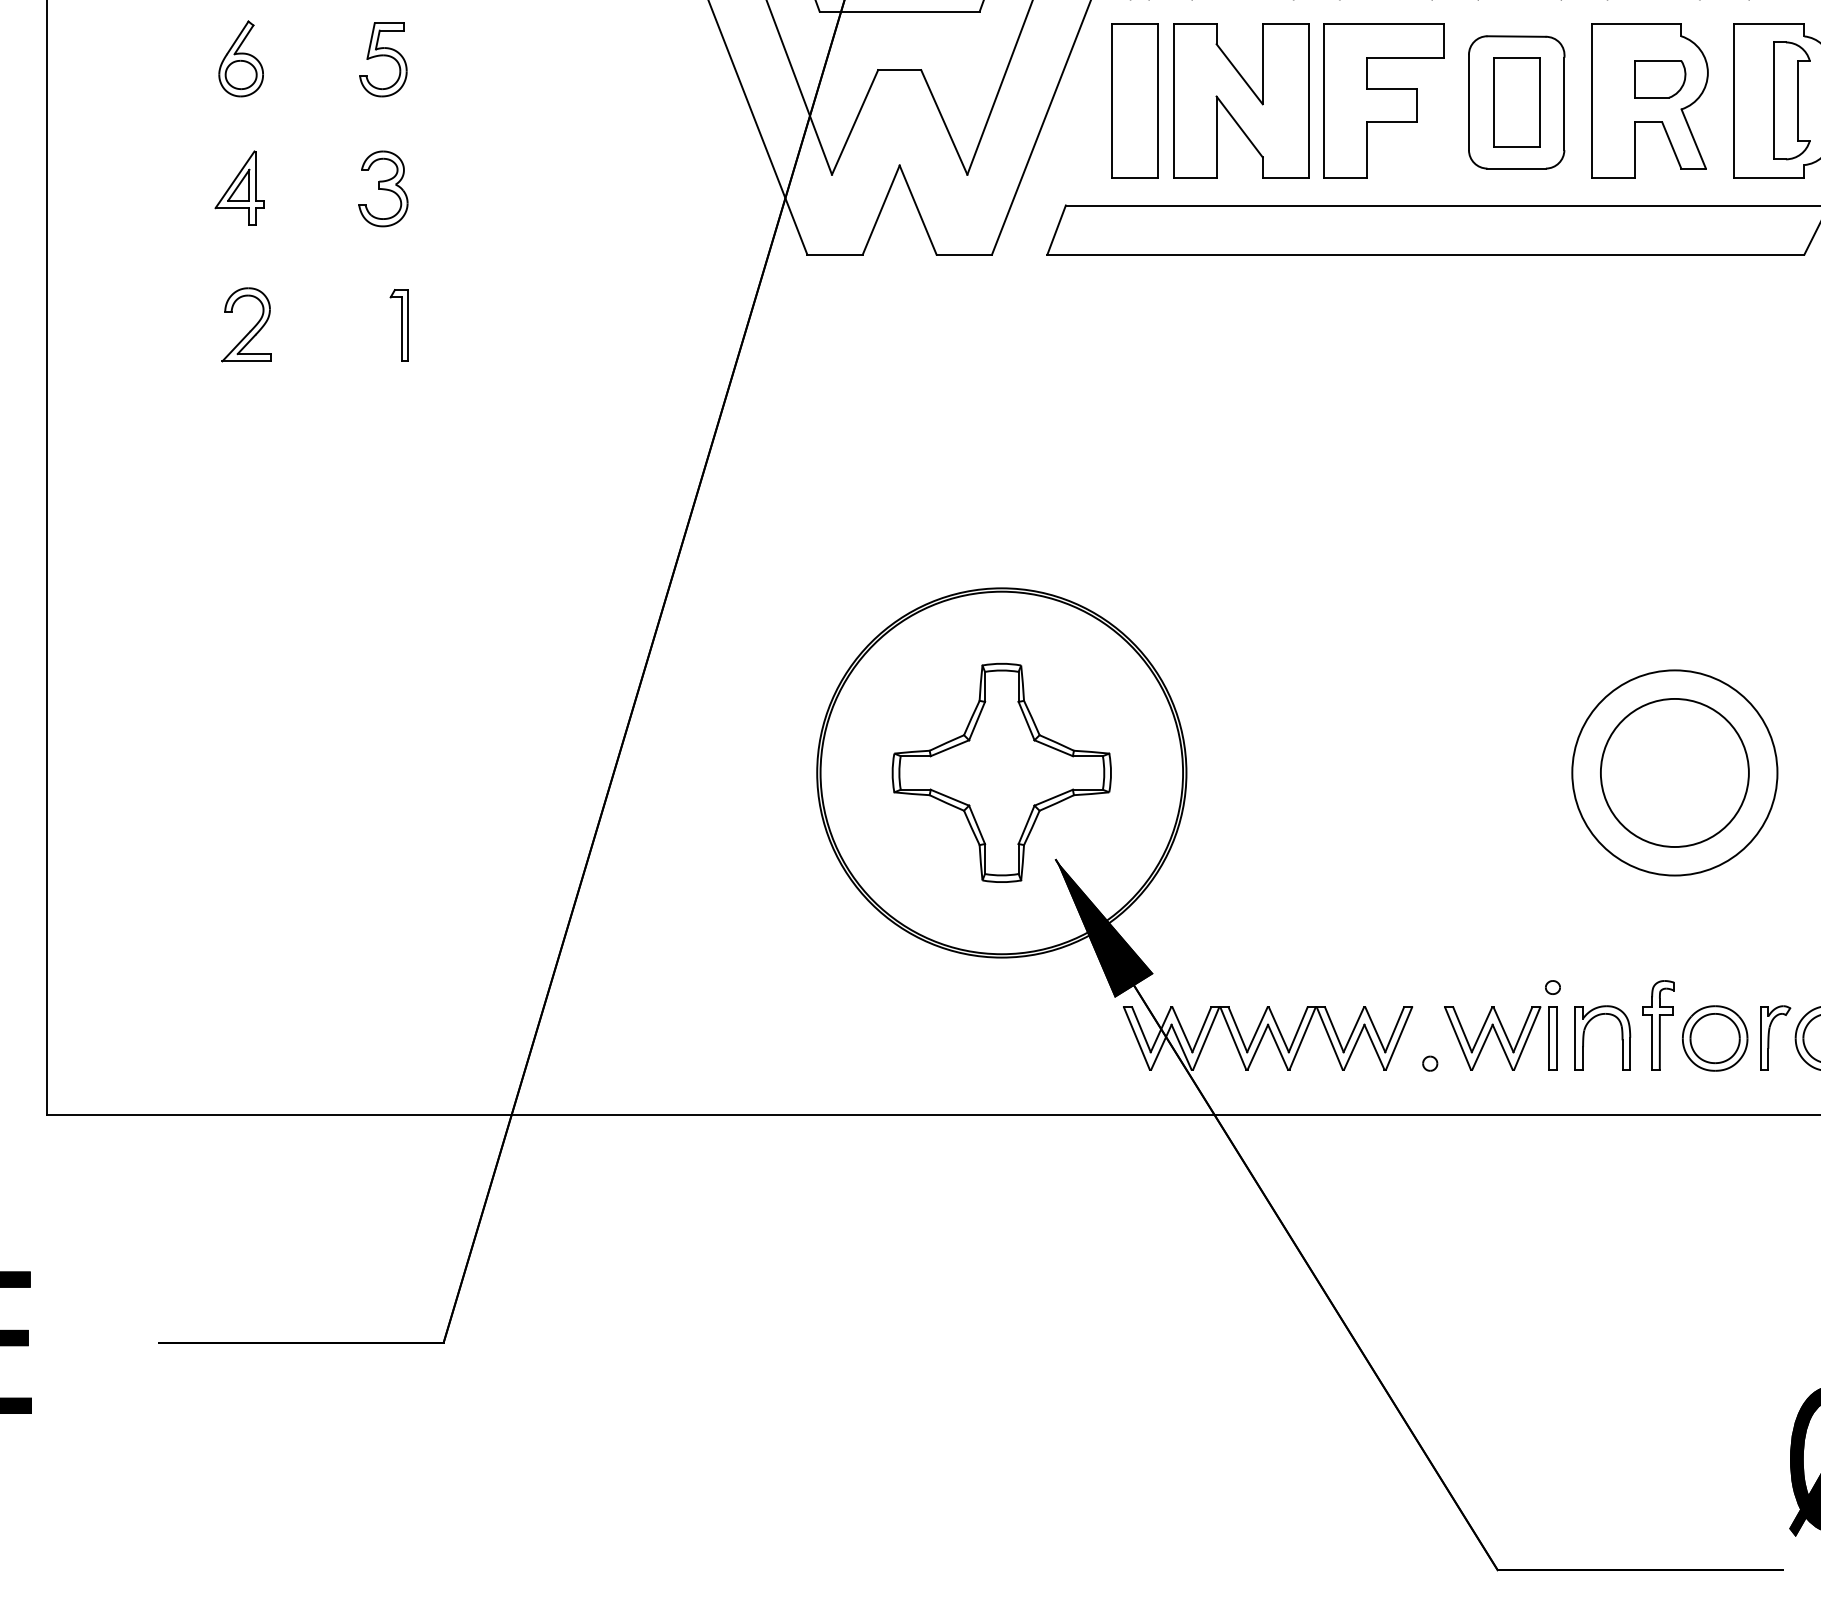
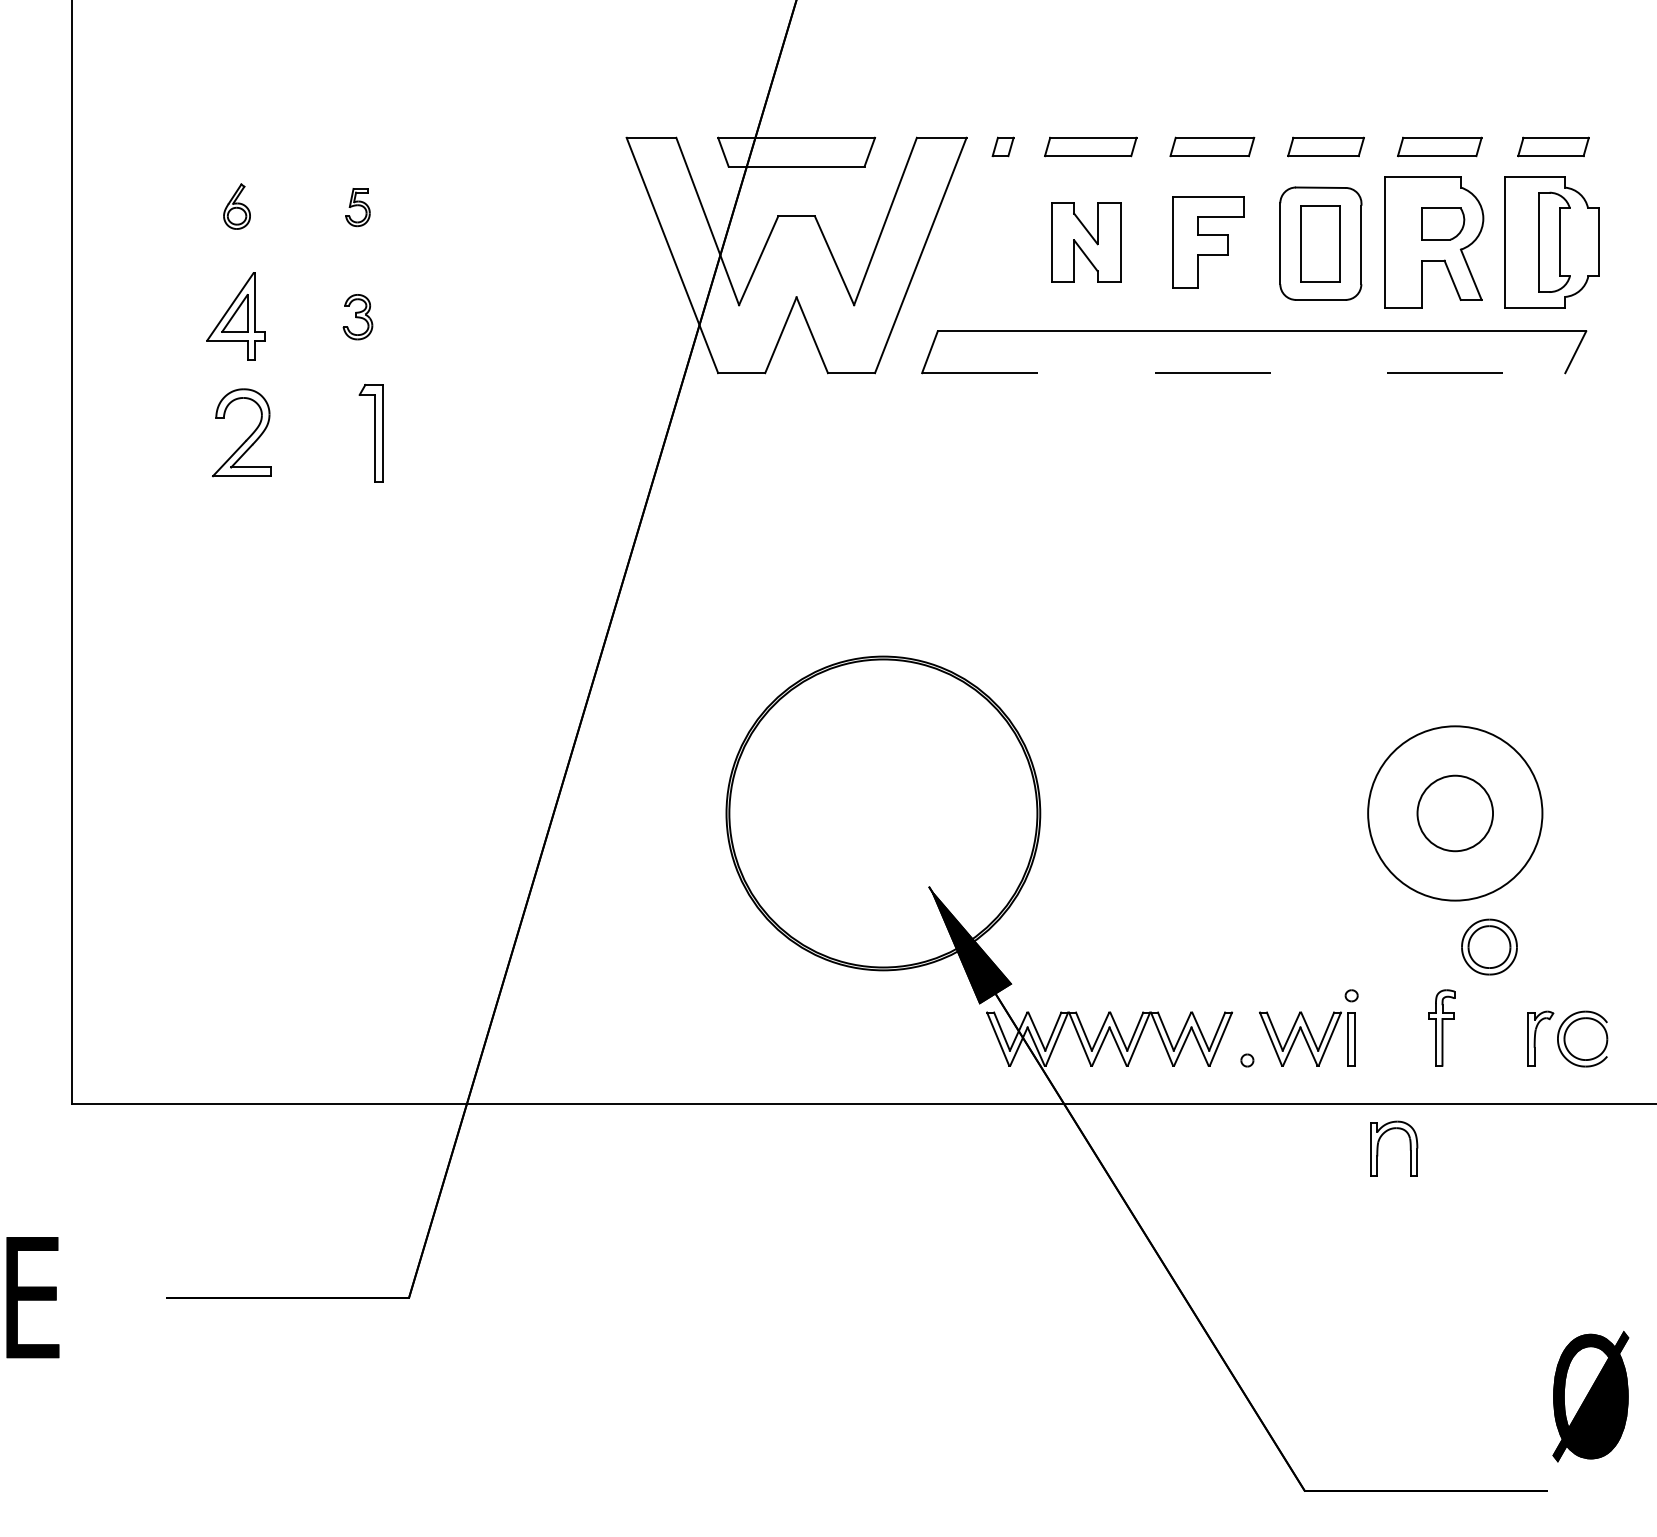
part: (240, 58) -> (236, 206), size x0.7
part: (382, 59) -> (357, 207), size x0.6
part: (1134, 100) -> (996, 242), removed
part: (1240, 100) -> (1086, 242), size x0.6
part: (1383, 100) -> (1207, 242), size x0.7
part: (239, 186) -> (235, 315), size x1.4
part: (382, 188) -> (357, 316), size x0.7
line: (1425, 255) -> (1243, 373), solid -> dashed
part: (246, 324) -> (241, 432), size x1.4
part: (399, 325) -> (371, 433), size x1.6
part: (1000, 772) -> (882, 813), removed
circle: (1675, 772) -> (1455, 813), size x0.6
part: (1621, 1037) -> (1409, 1148), moved
part: (1715, 1037) -> (1489, 946), moved

